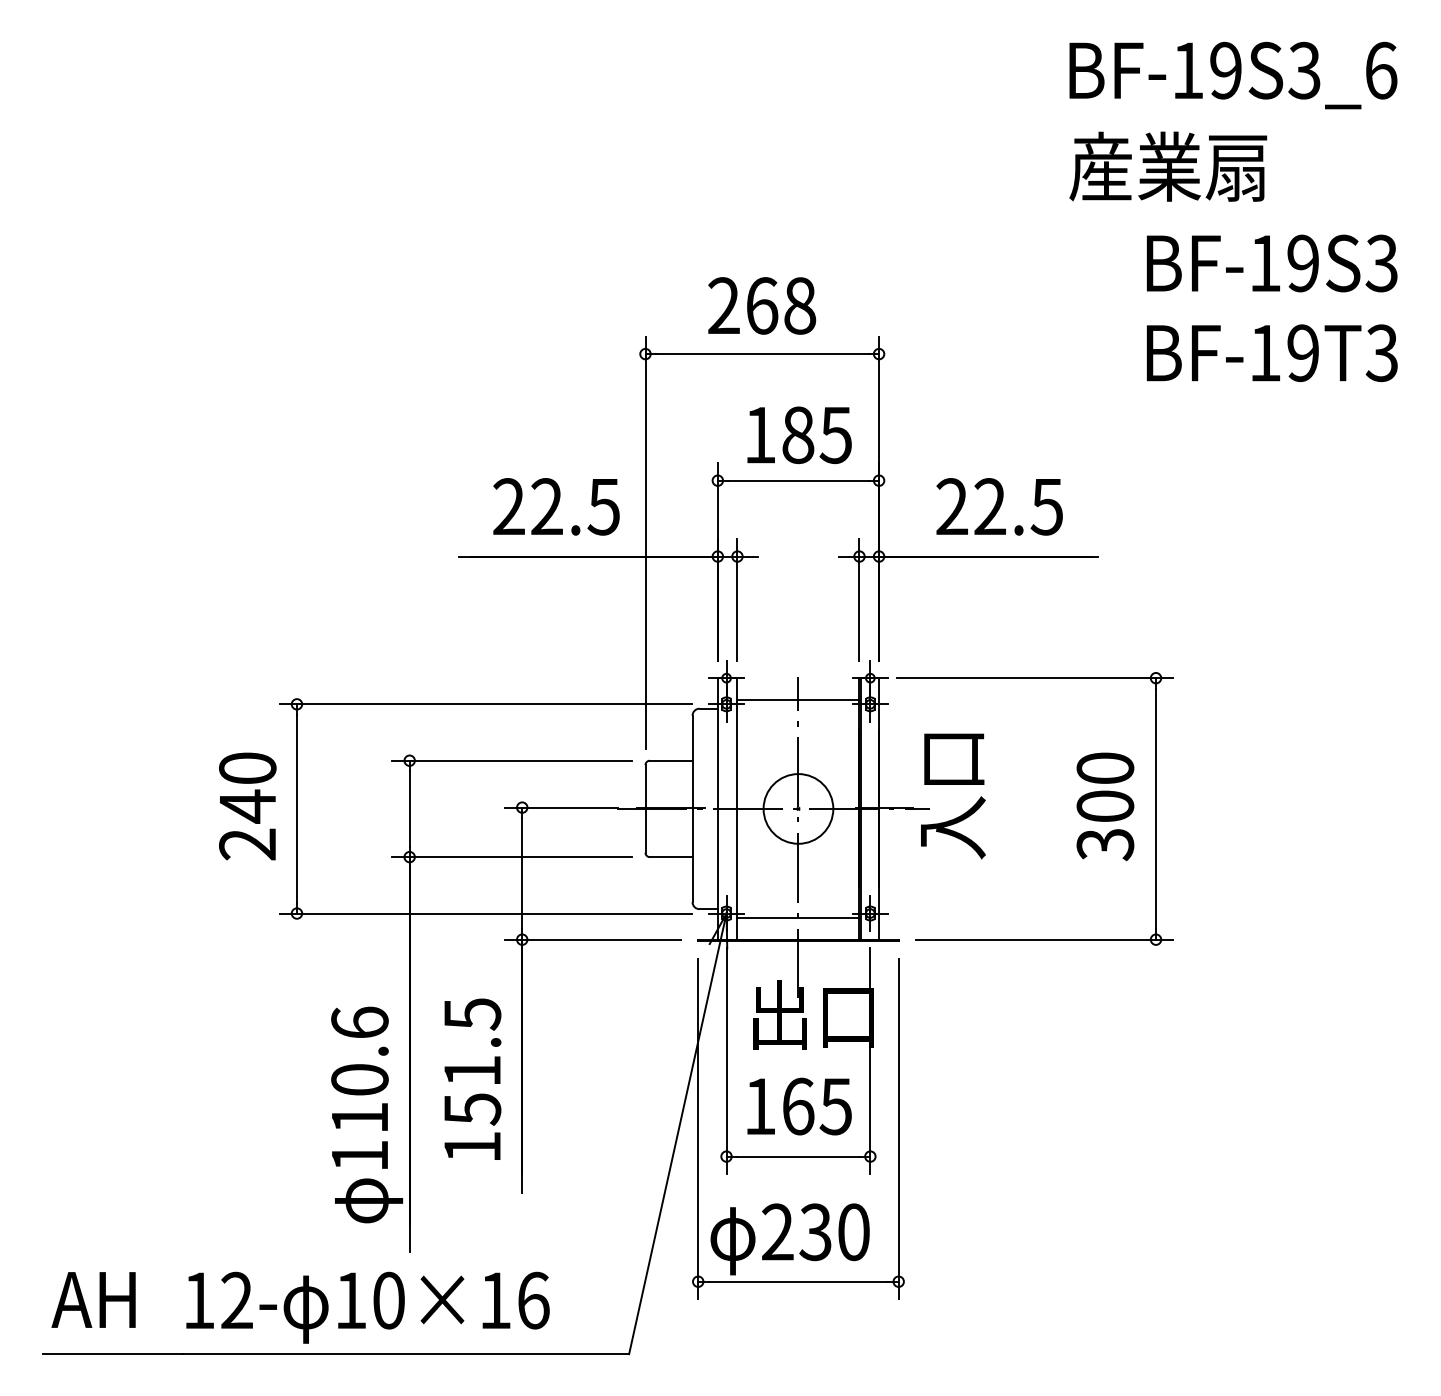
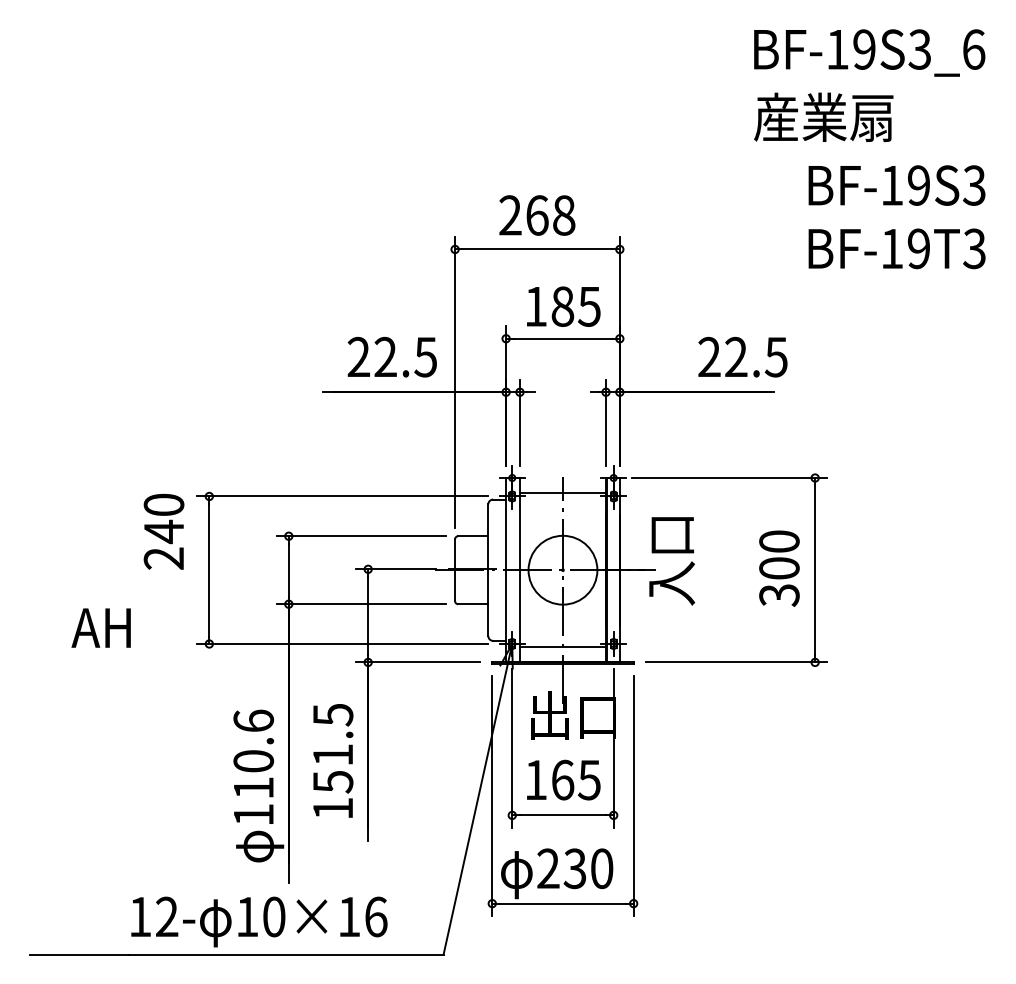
text: (999, 506) -> (742, 356), moved
text: (247, 806) -> (163, 531), moved
circle: (798, 808) -> (563, 569), size x1.4
text: (93, 1299) -> (101, 627), moved

